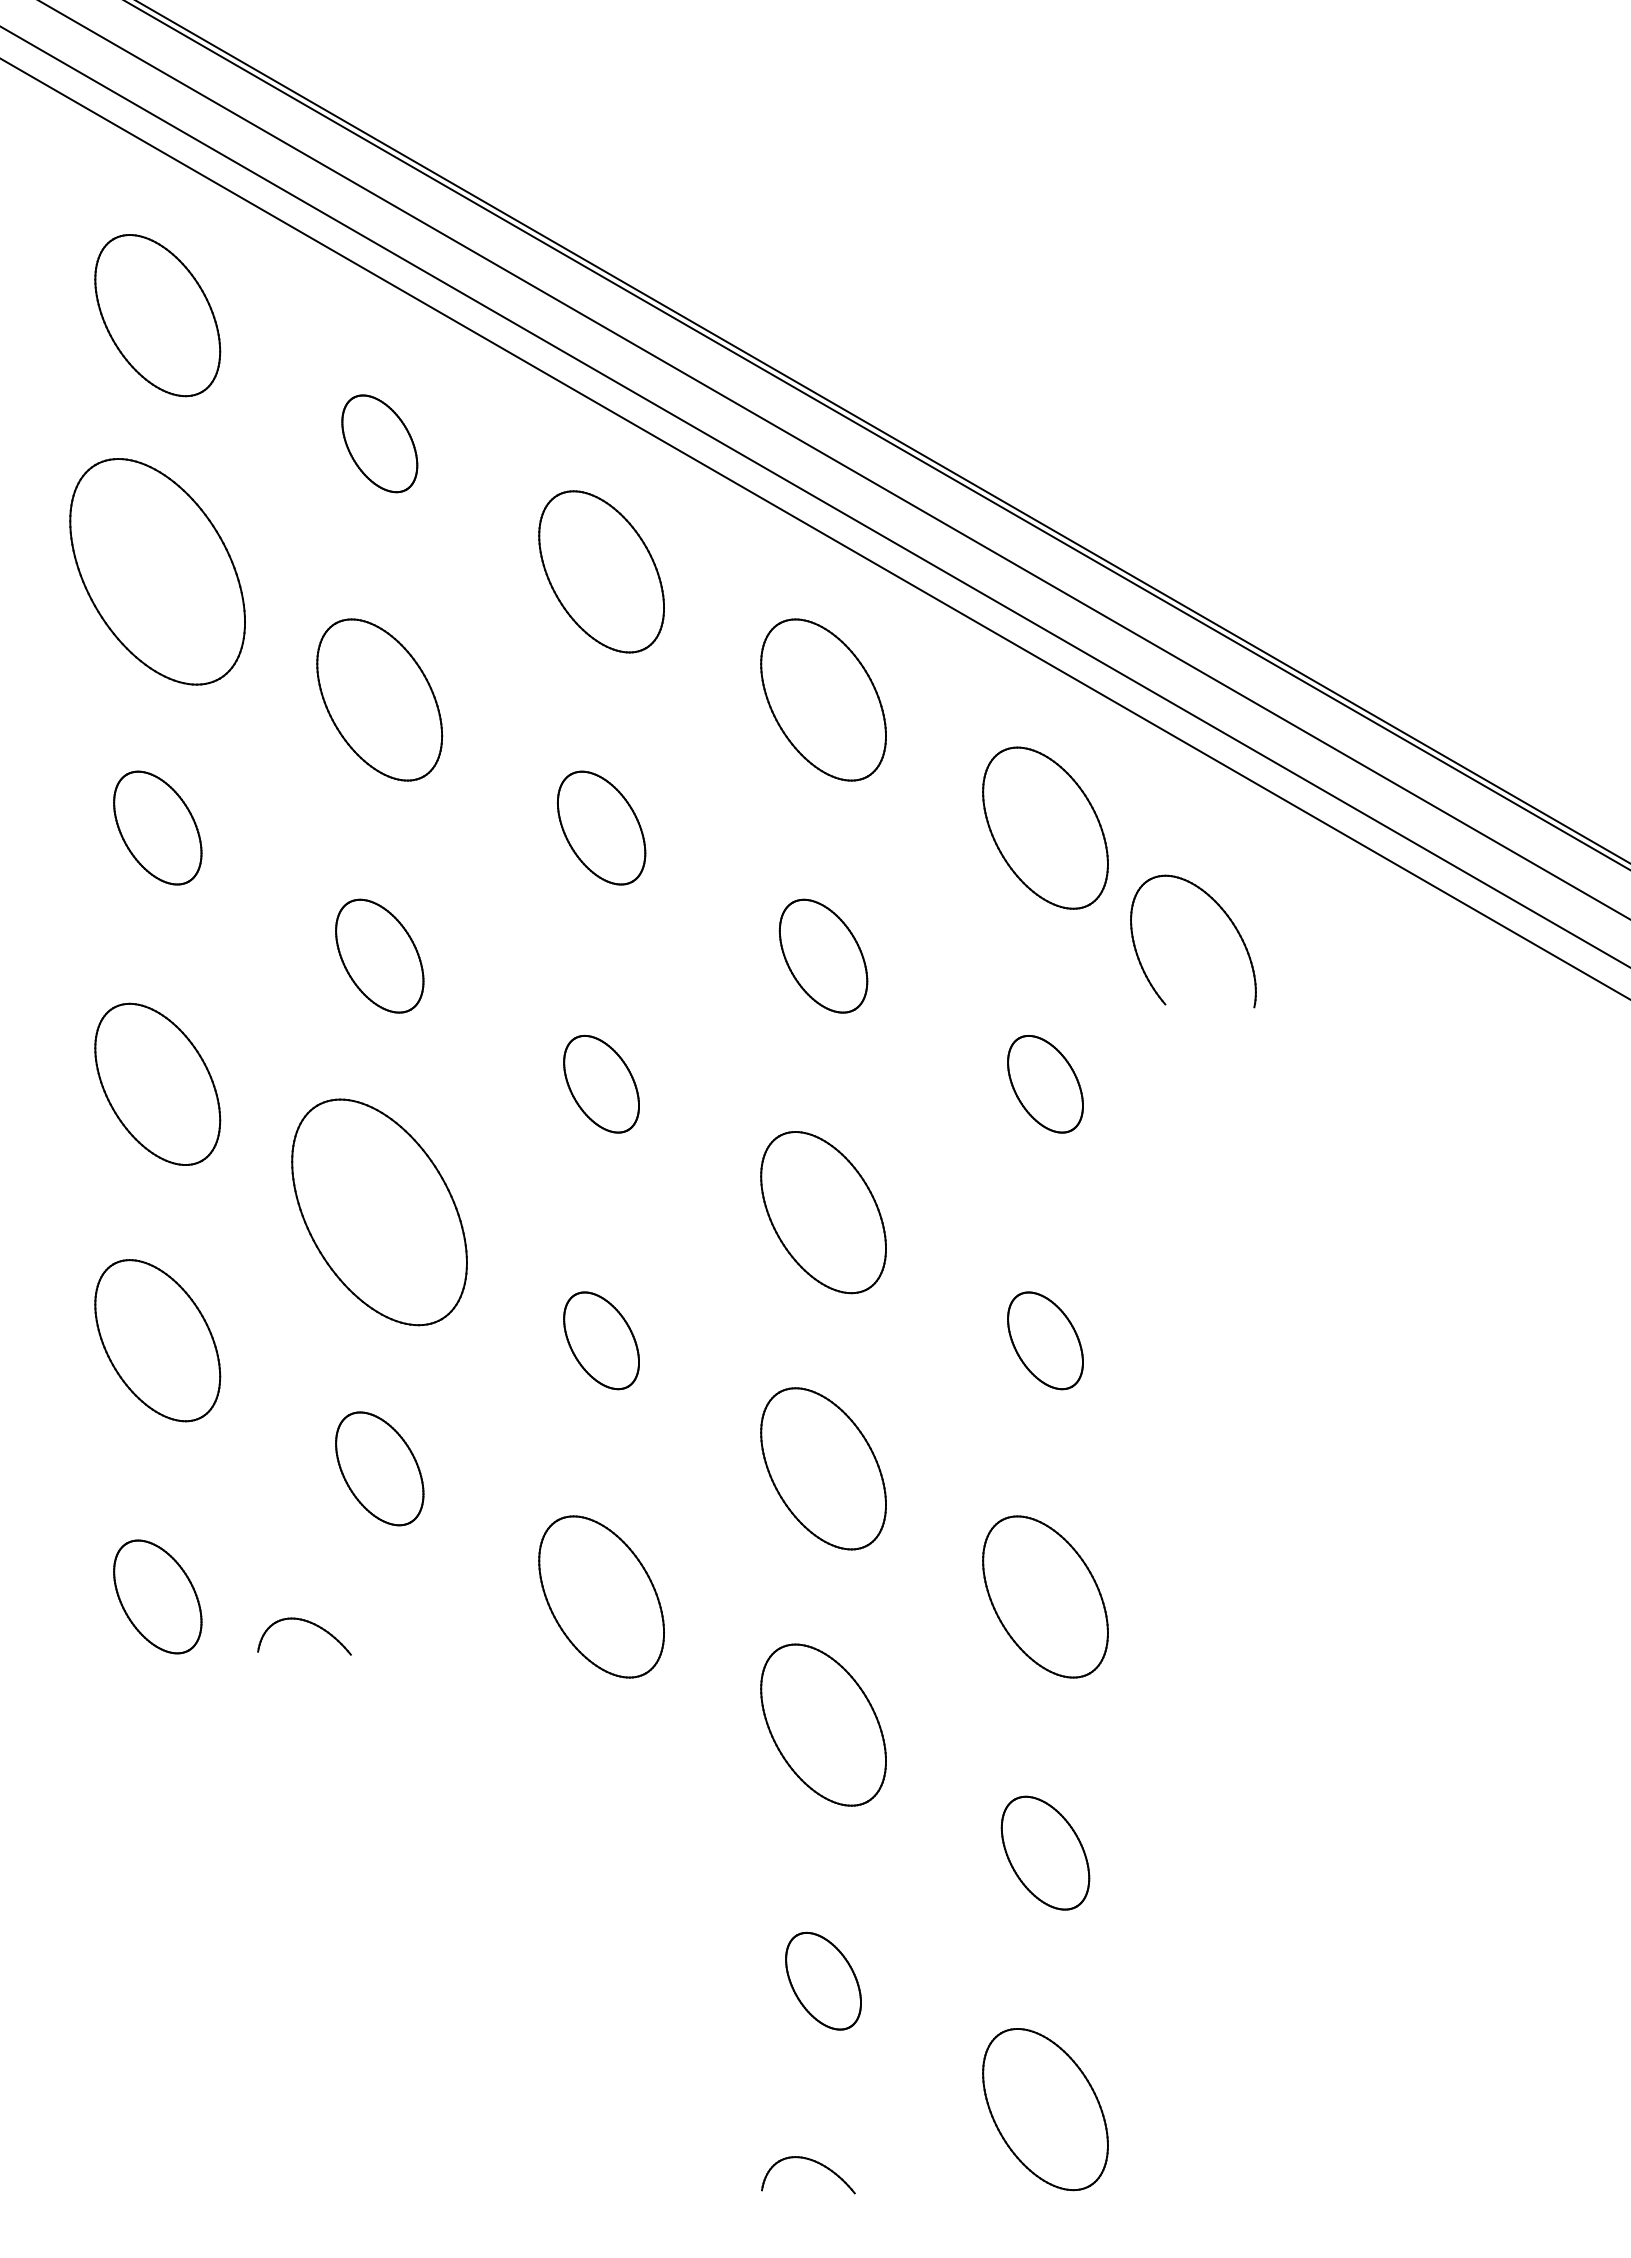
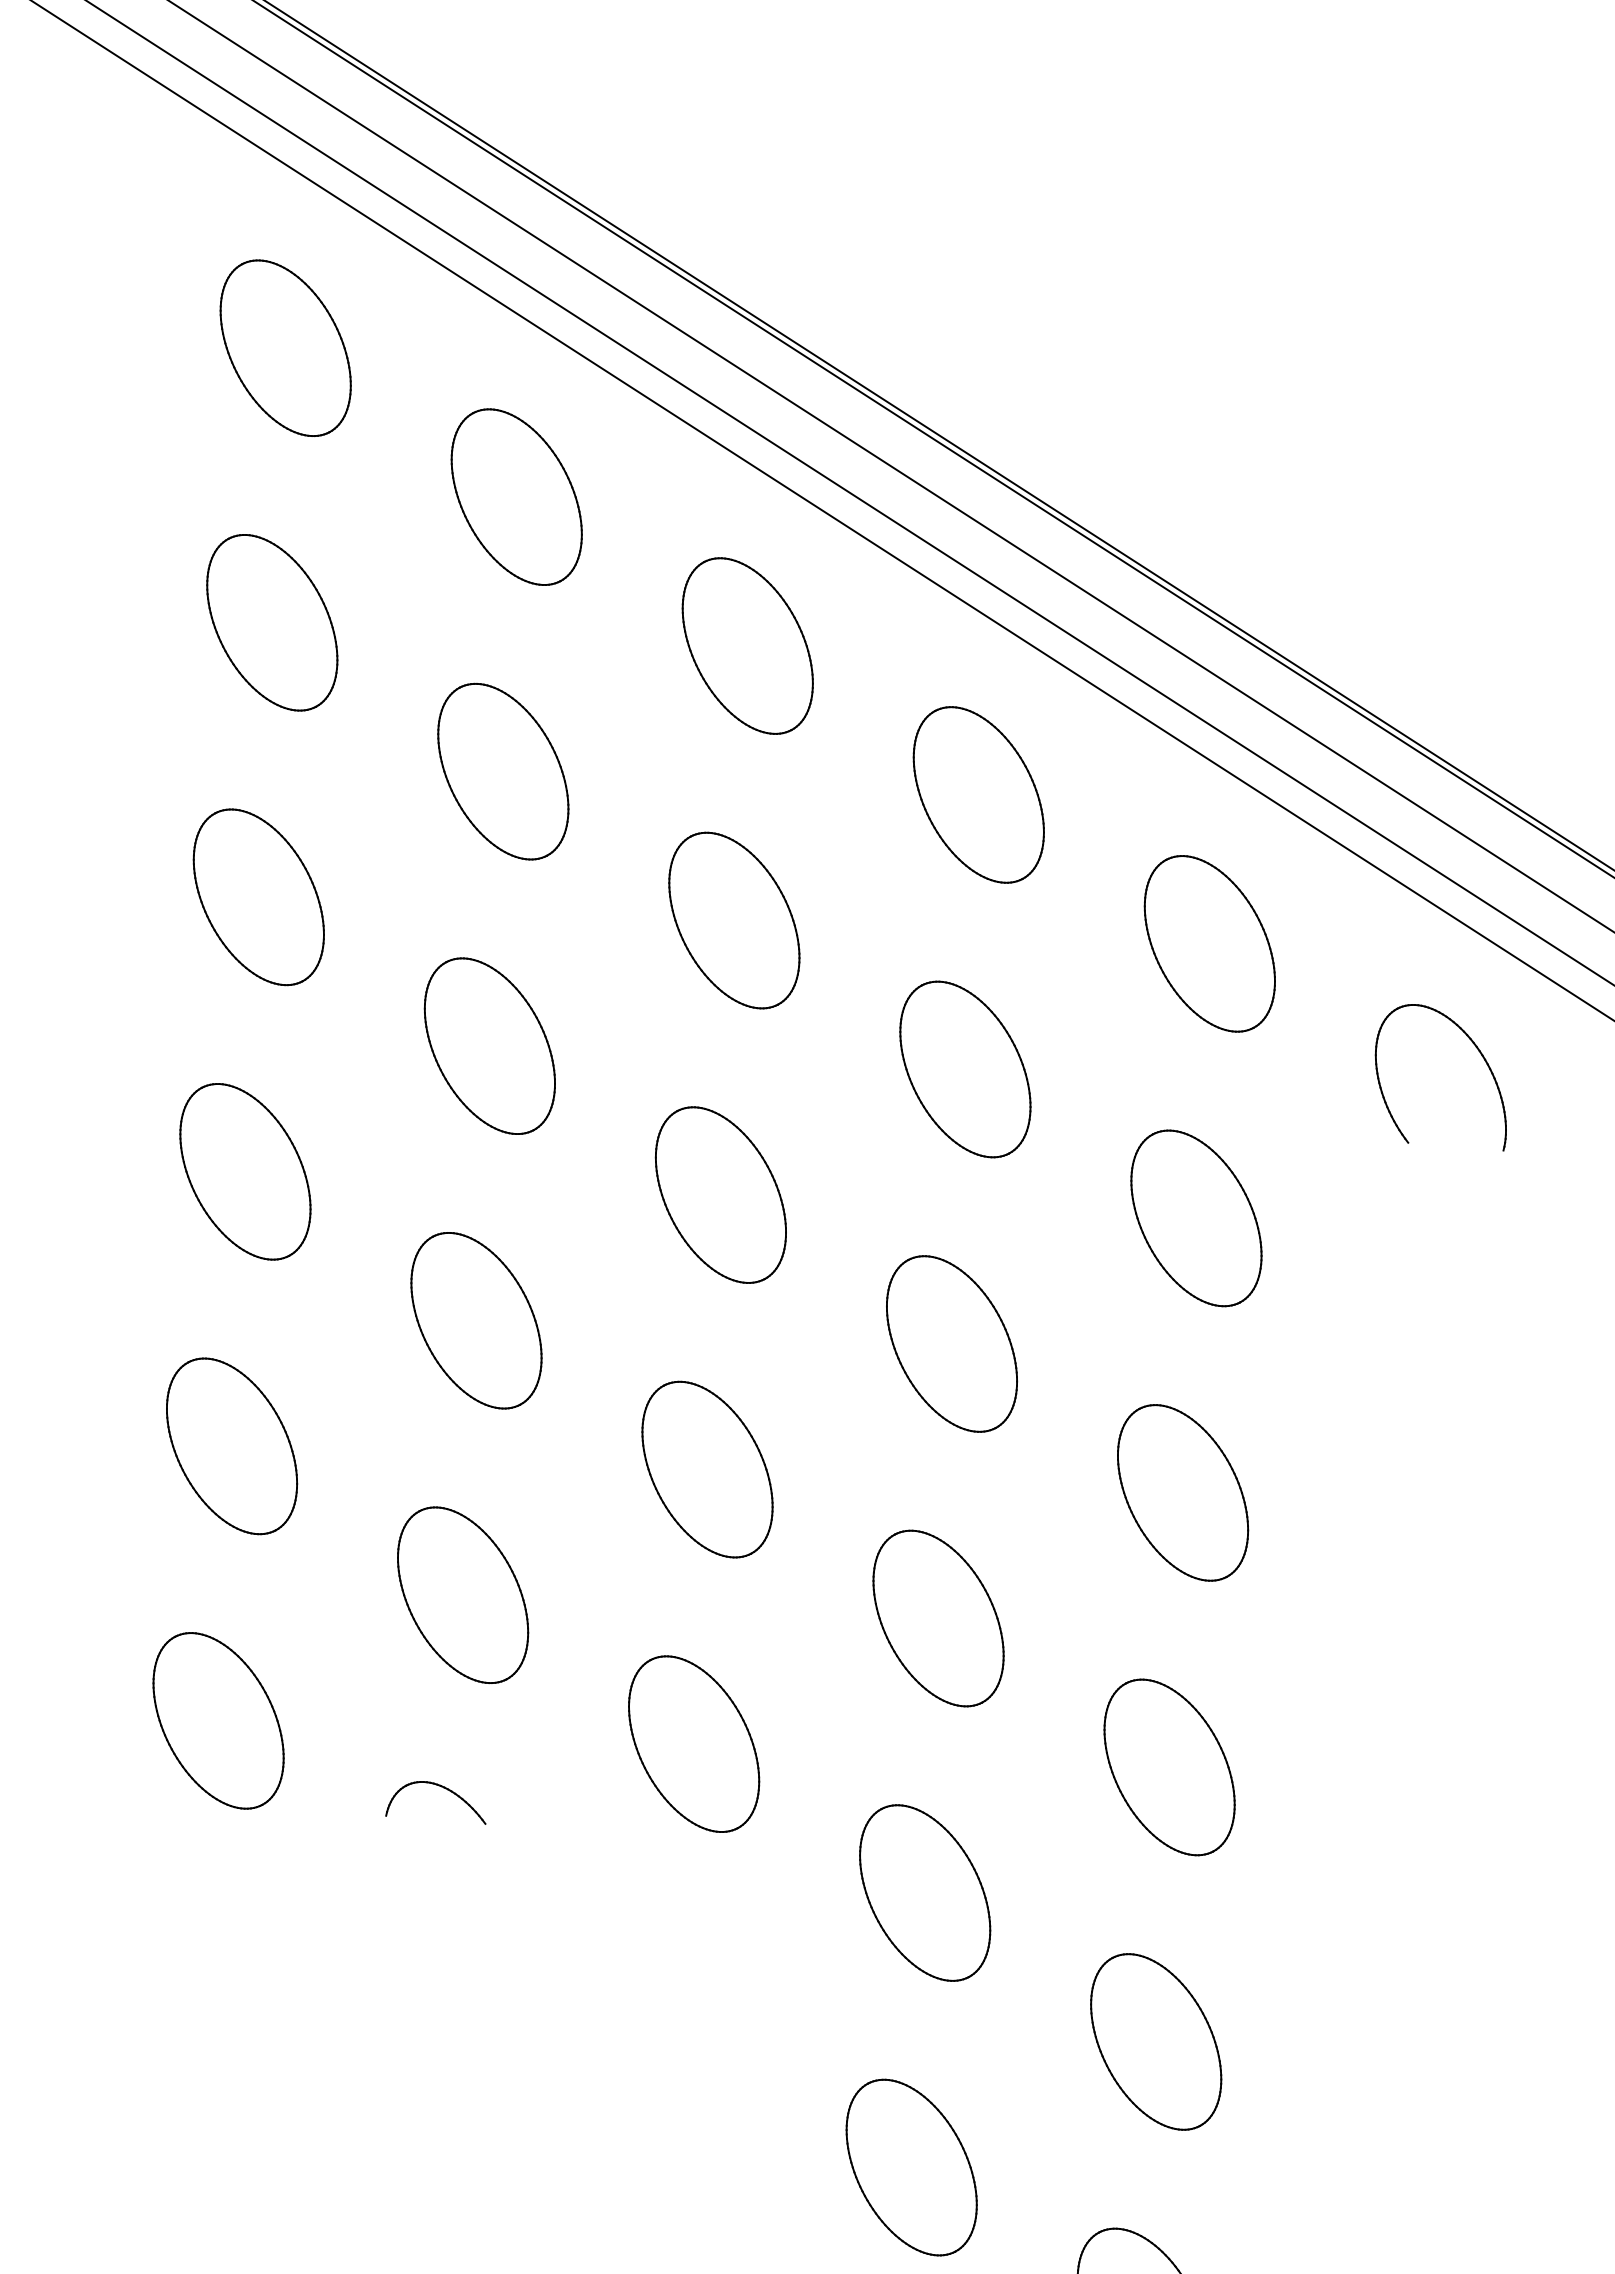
part: (379, 443) -> (516, 496), size x1.67
part: (157, 571) -> (272, 622), size x0.71
part: (157, 827) -> (258, 896), size x1.43
part: (601, 827) -> (734, 919), size x1.43
part: (1226, 916) -> (1478, 1051), moved
part: (379, 955) -> (489, 1045), size x1.43
part: (823, 955) -> (965, 1068), size x1.43
part: (601, 1083) -> (720, 1194), size x1.67
part: (1045, 1083) -> (1196, 1217), size x1.67
part: (379, 1212) -> (476, 1320), size x0.71
part: (601, 1340) -> (707, 1469), size x1.67
part: (1045, 1340) -> (1183, 1492), size x1.67
part: (379, 1468) -> (462, 1594), size x1.43
part: (157, 1596) -> (218, 1720), size x1.43
part: (309, 1623) -> (442, 1788), moved
part: (1045, 1852) -> (1156, 2041), size x1.43
part: (823, 1980) -> (911, 2166), size x1.67

